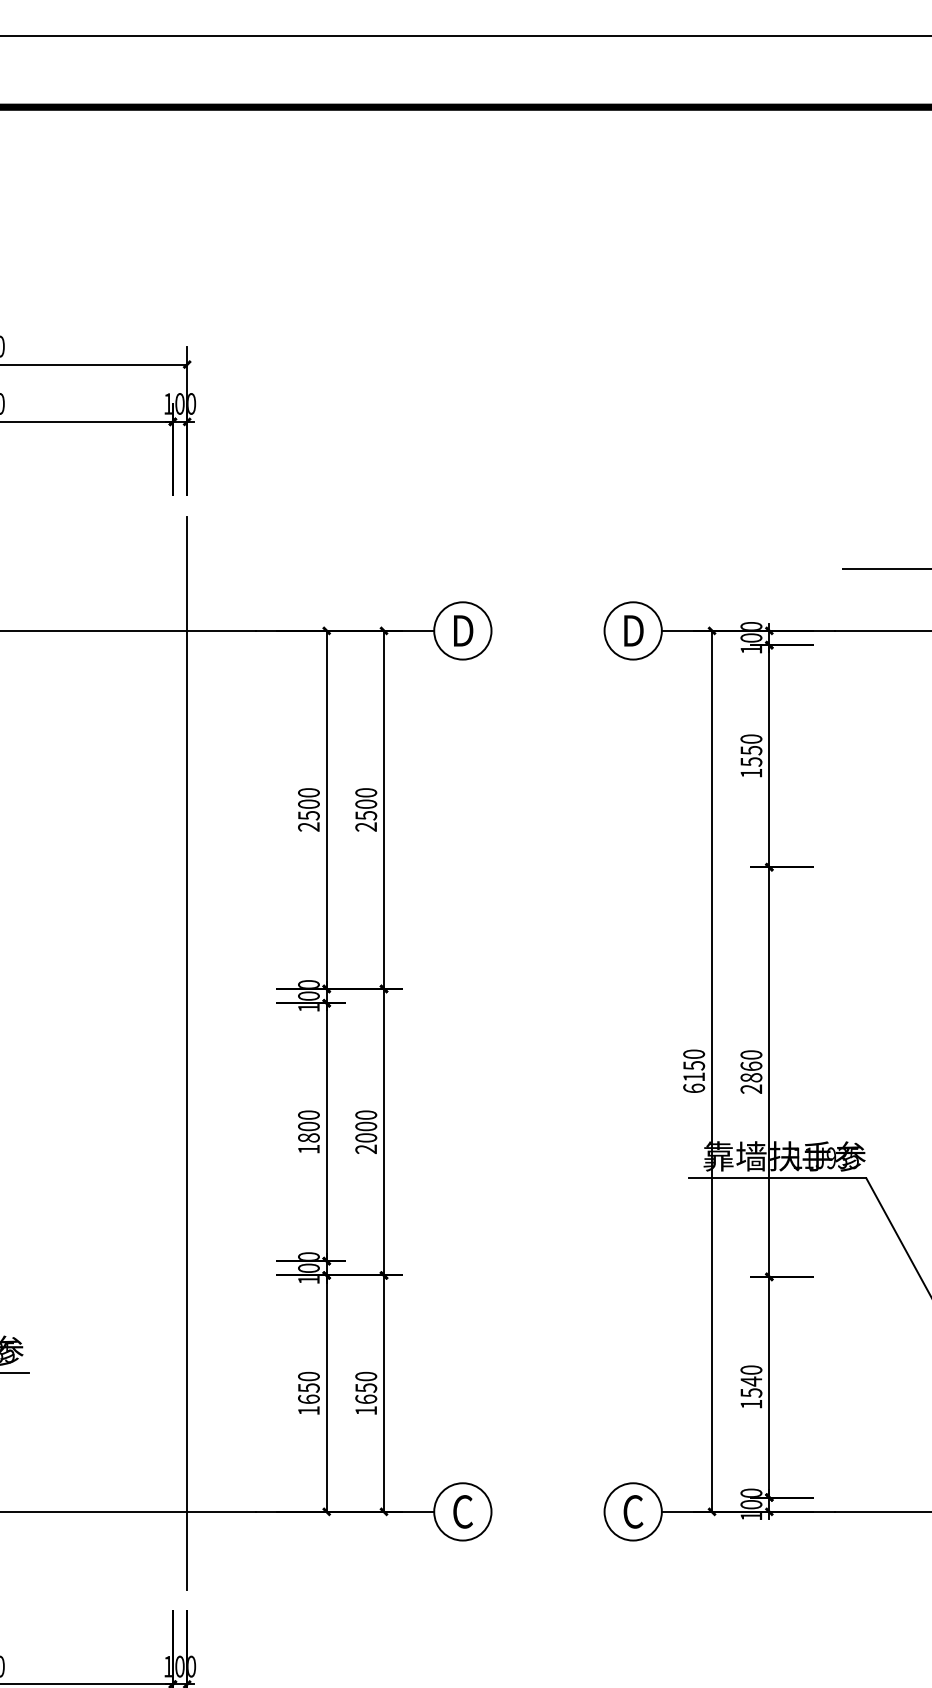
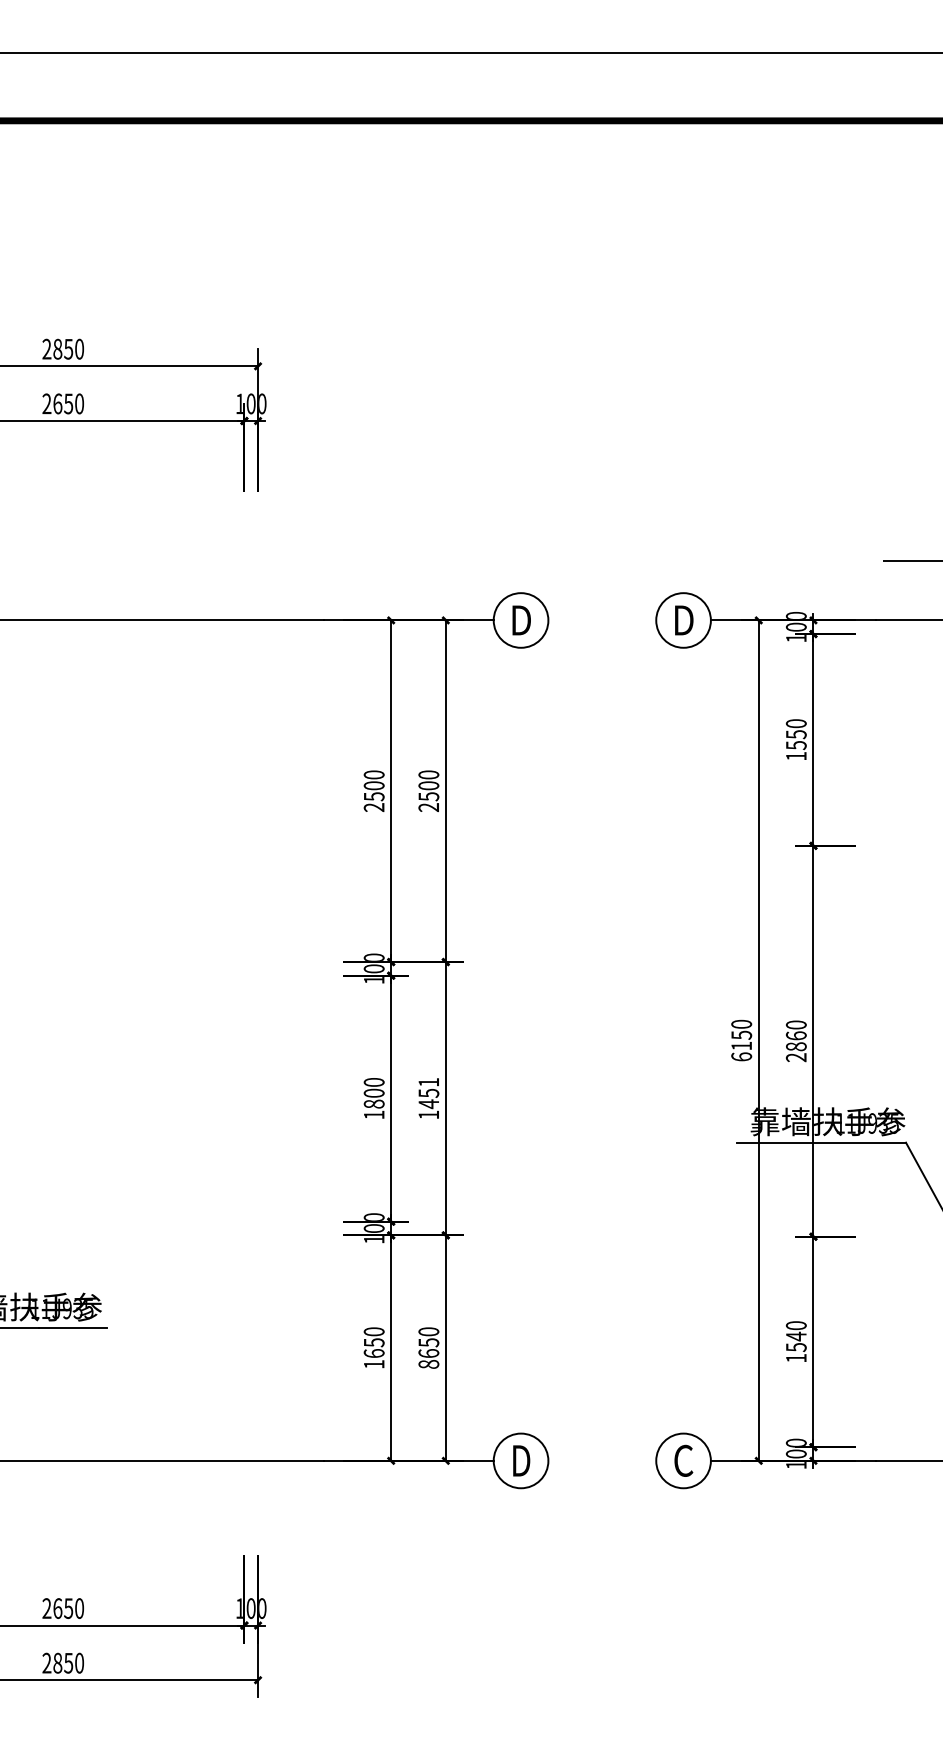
line: (187, 1053) -> (258, 1023), removed
text: (365, 1132) -> (428, 1098), 2000 -> 1451
text: (365, 1410) -> (428, 1364), 1650 -> 8650
text: (463, 1511) -> (521, 1460), C -> D

